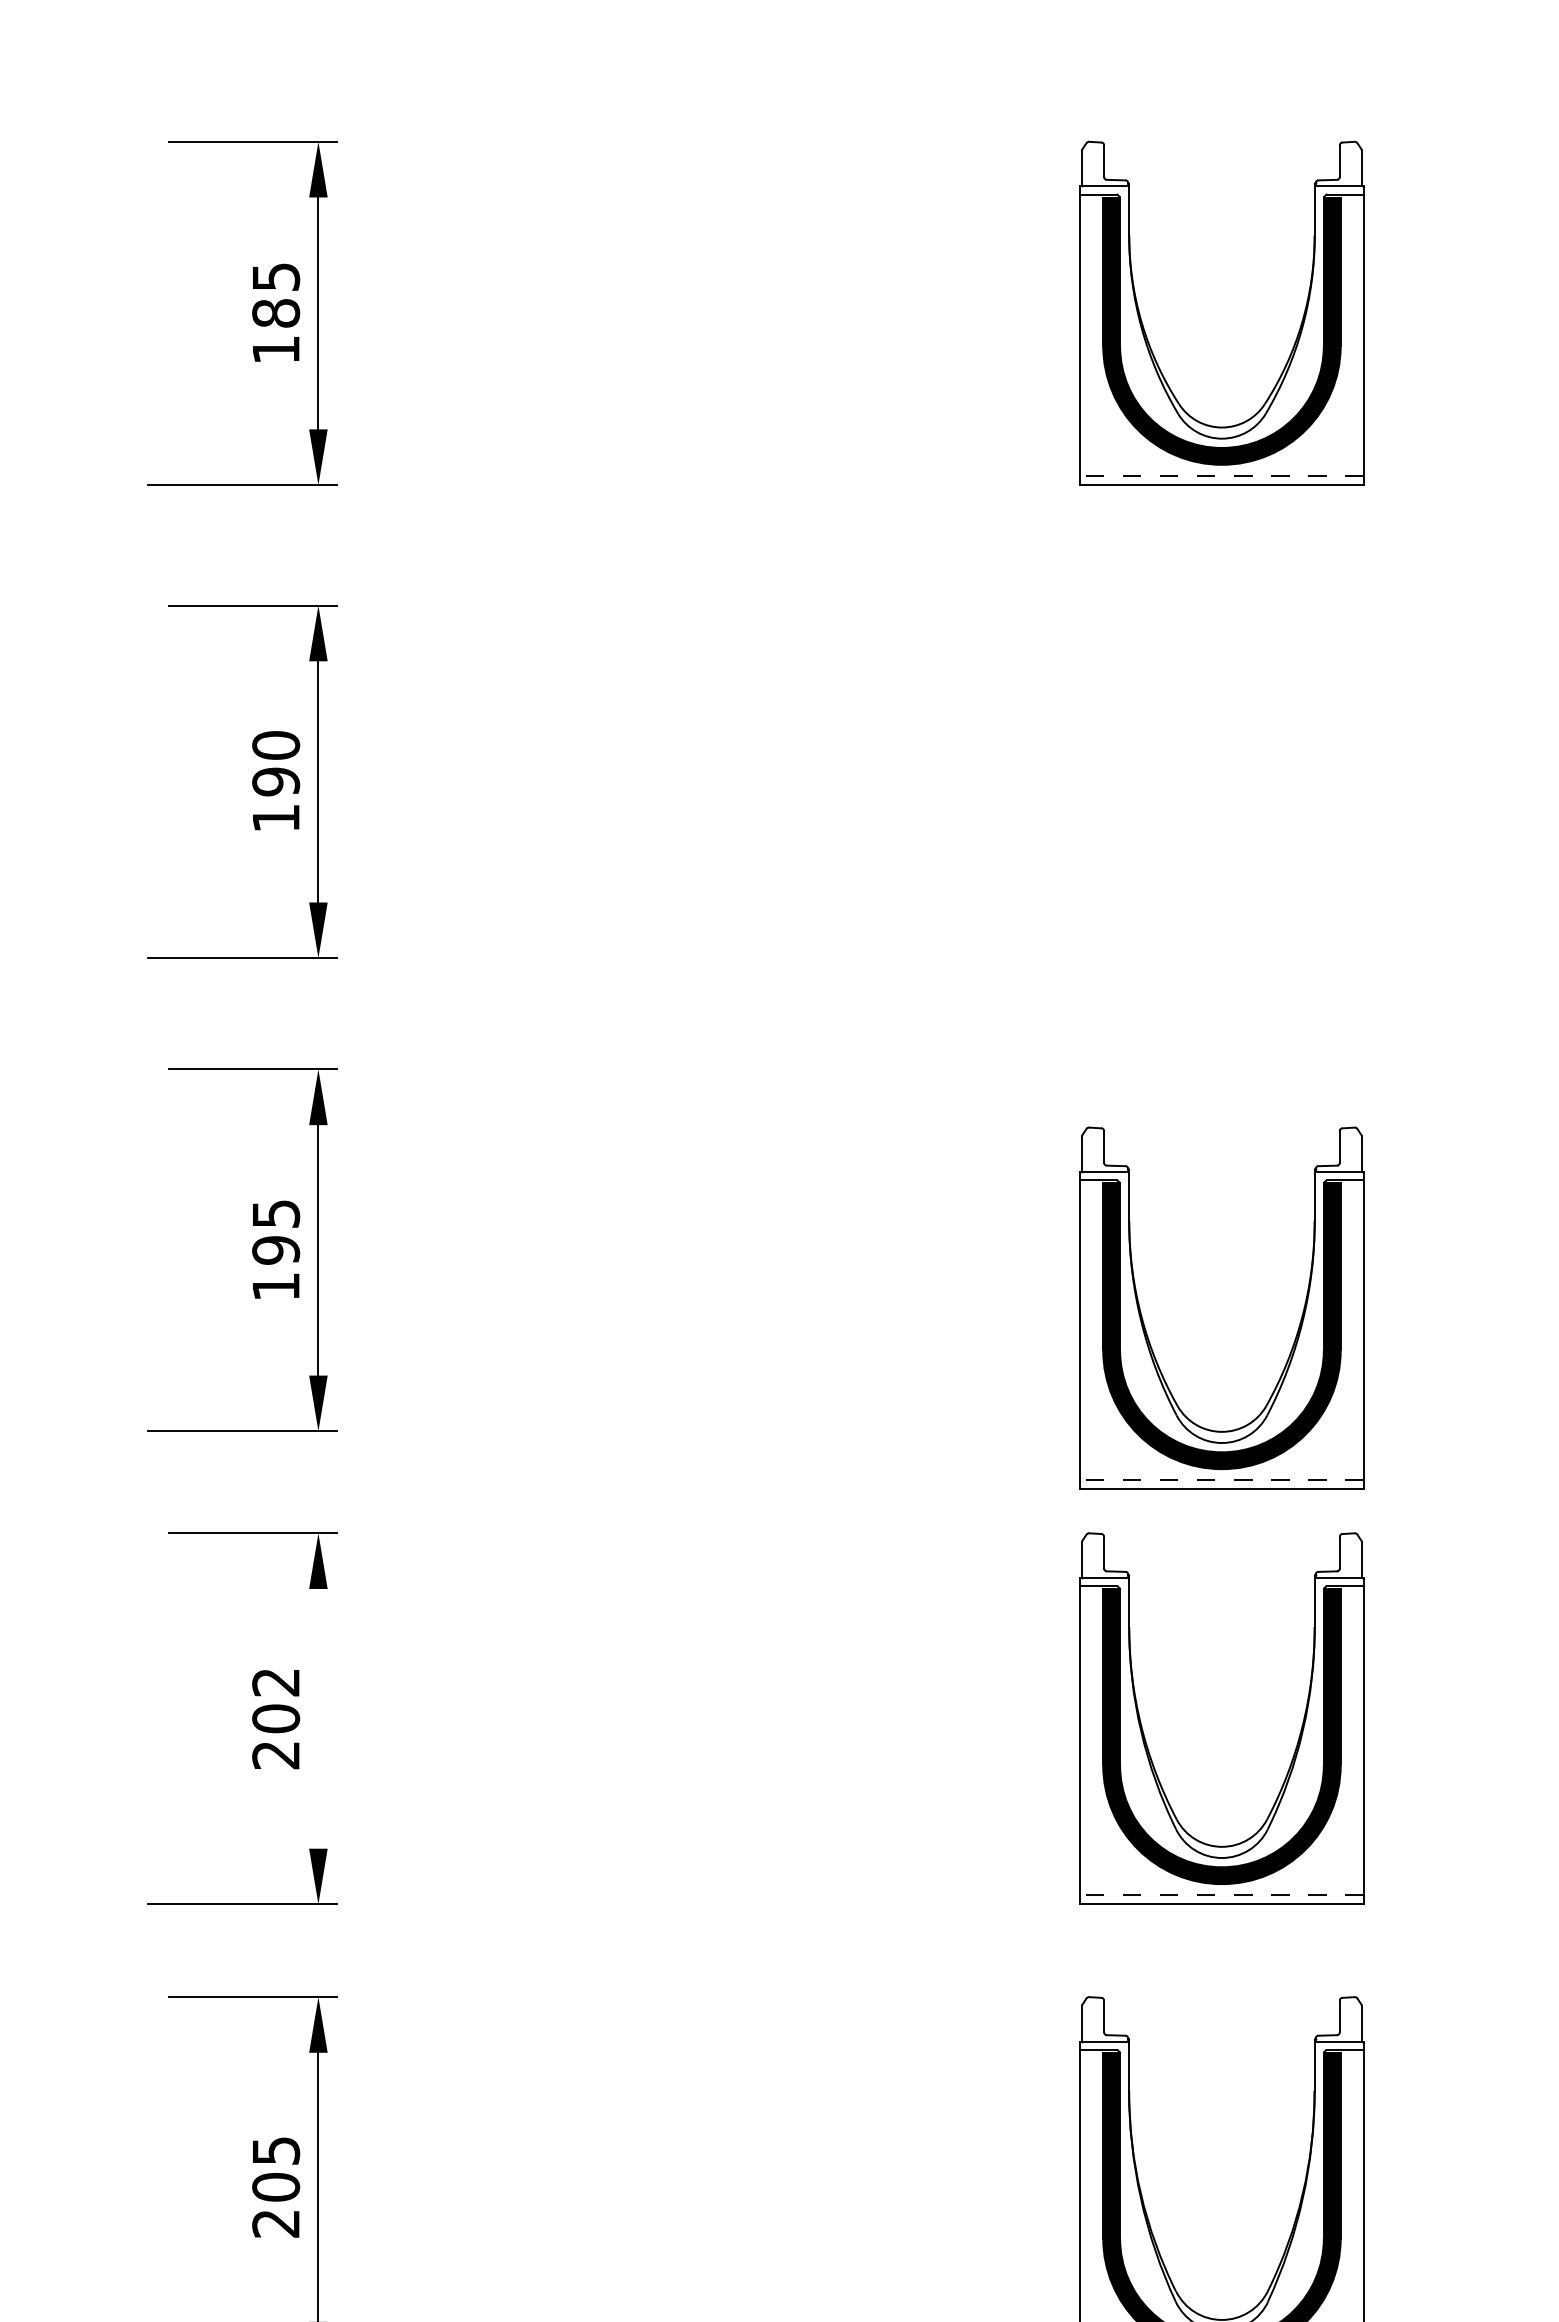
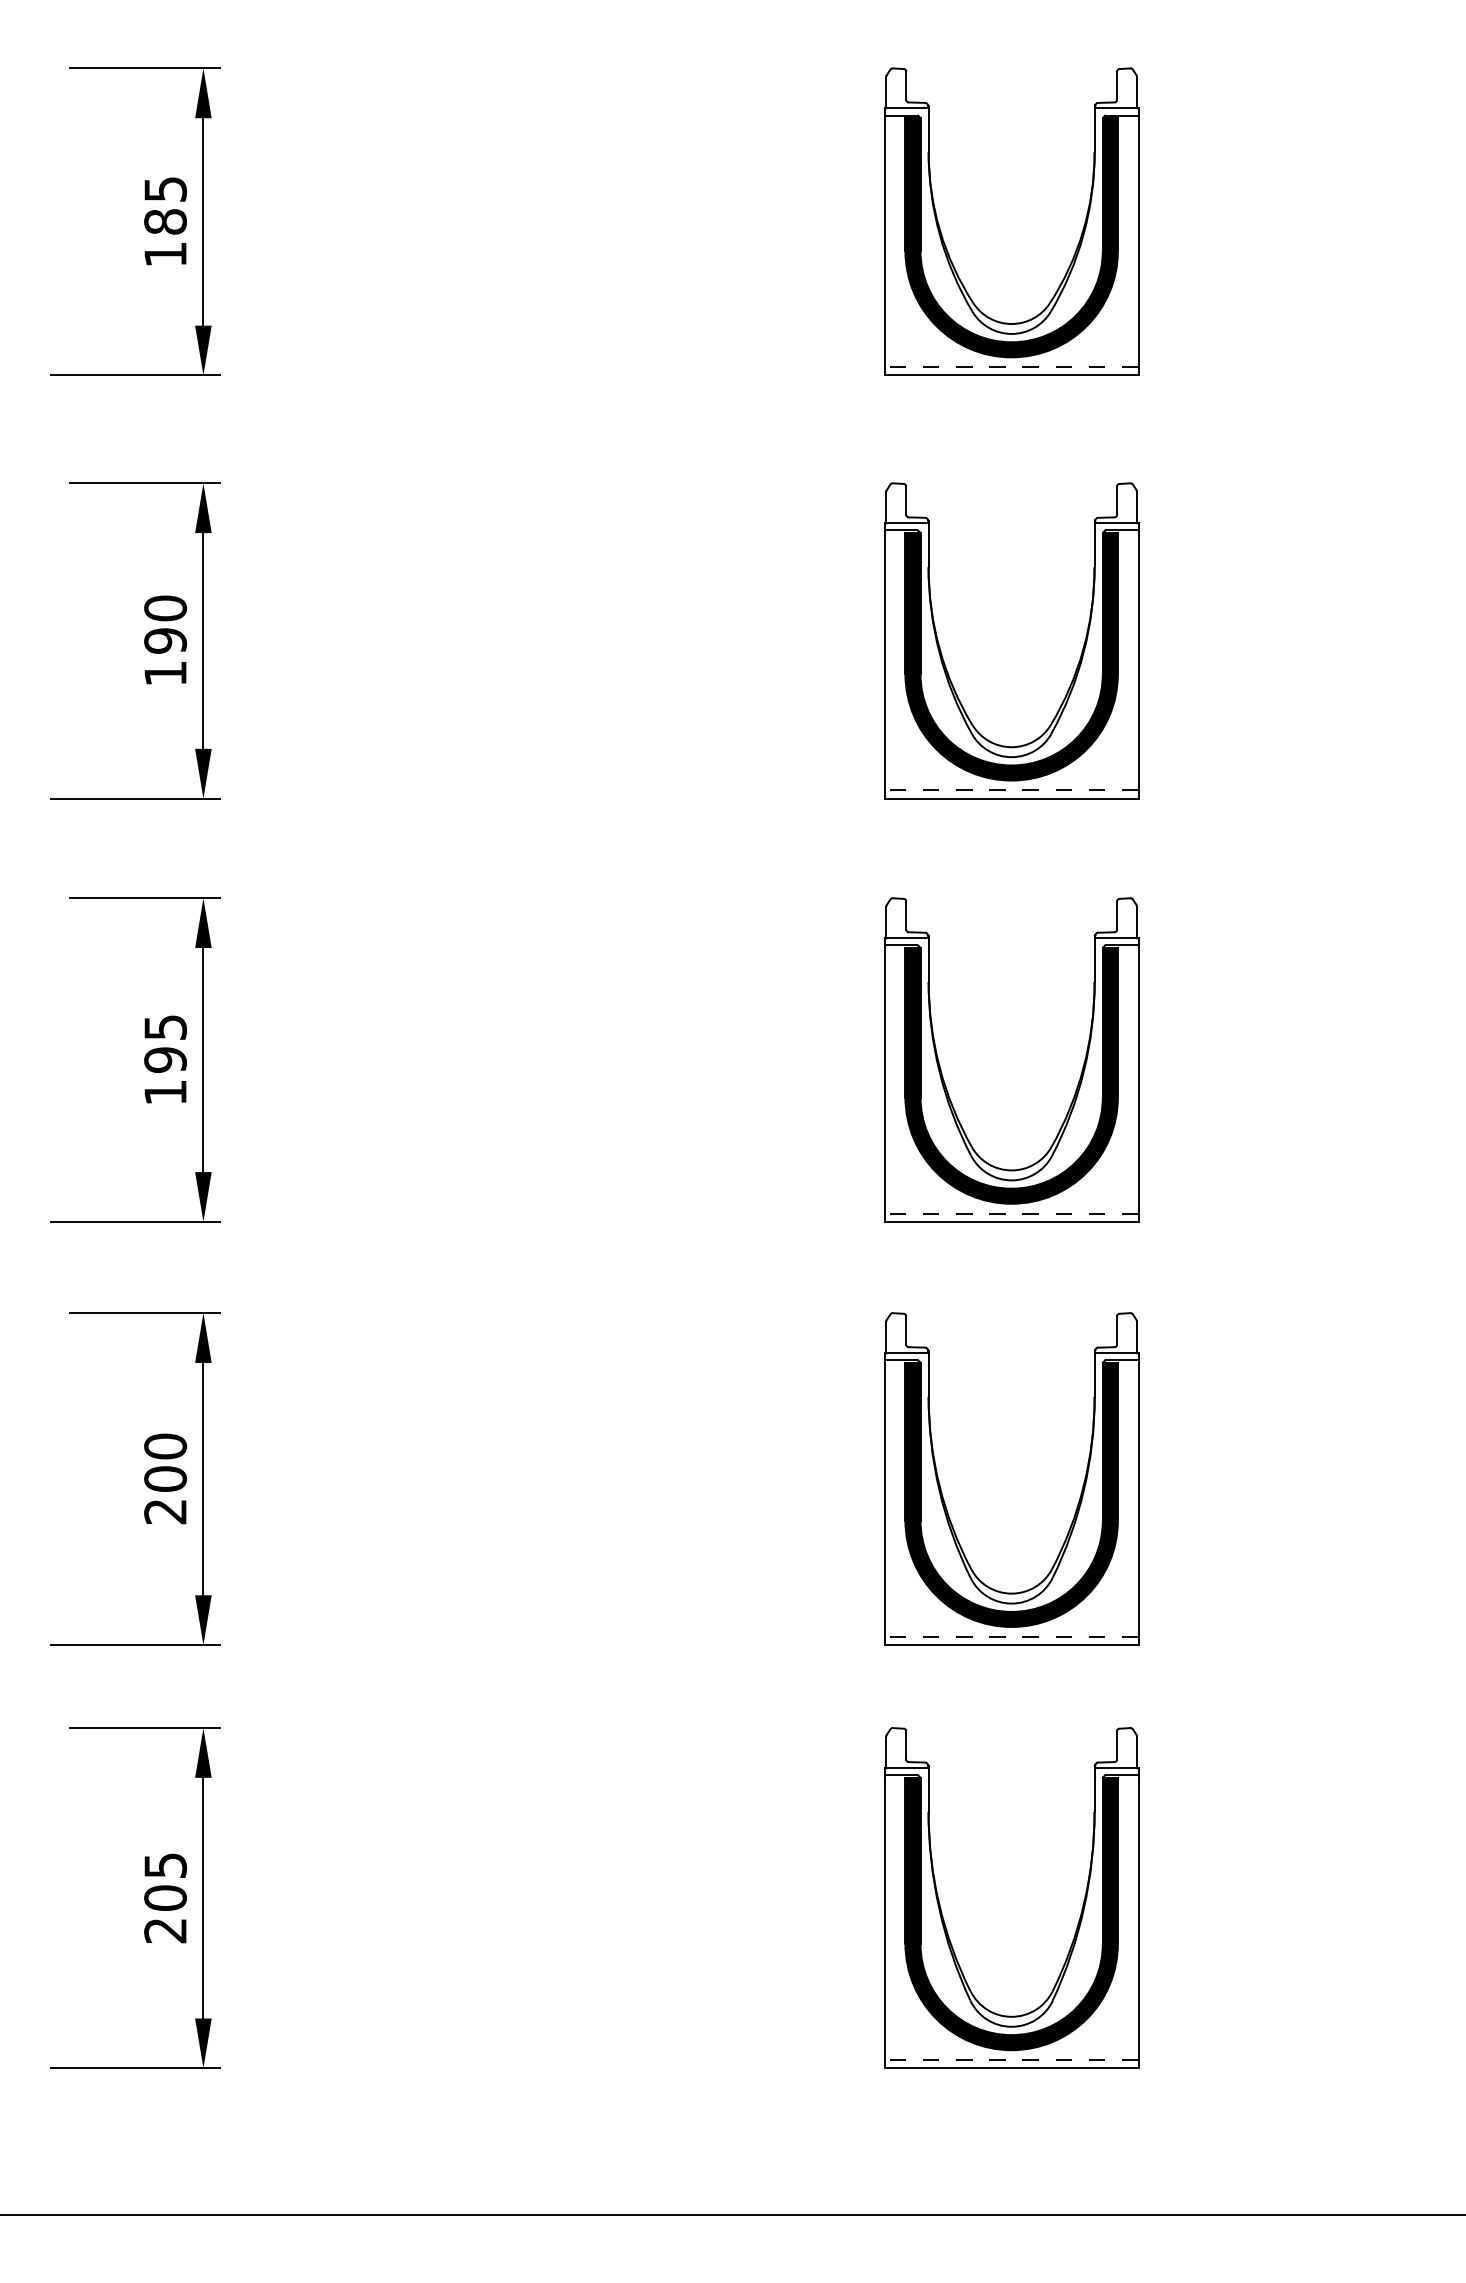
part: (1147, 807) -> (945, 663), added
part: (1145, 1326) -> (943, 1076), moved
text: (276, 1682) -> (165, 1446), 202 -> 200
line: (318, 1718) -> (203, 1478), added

